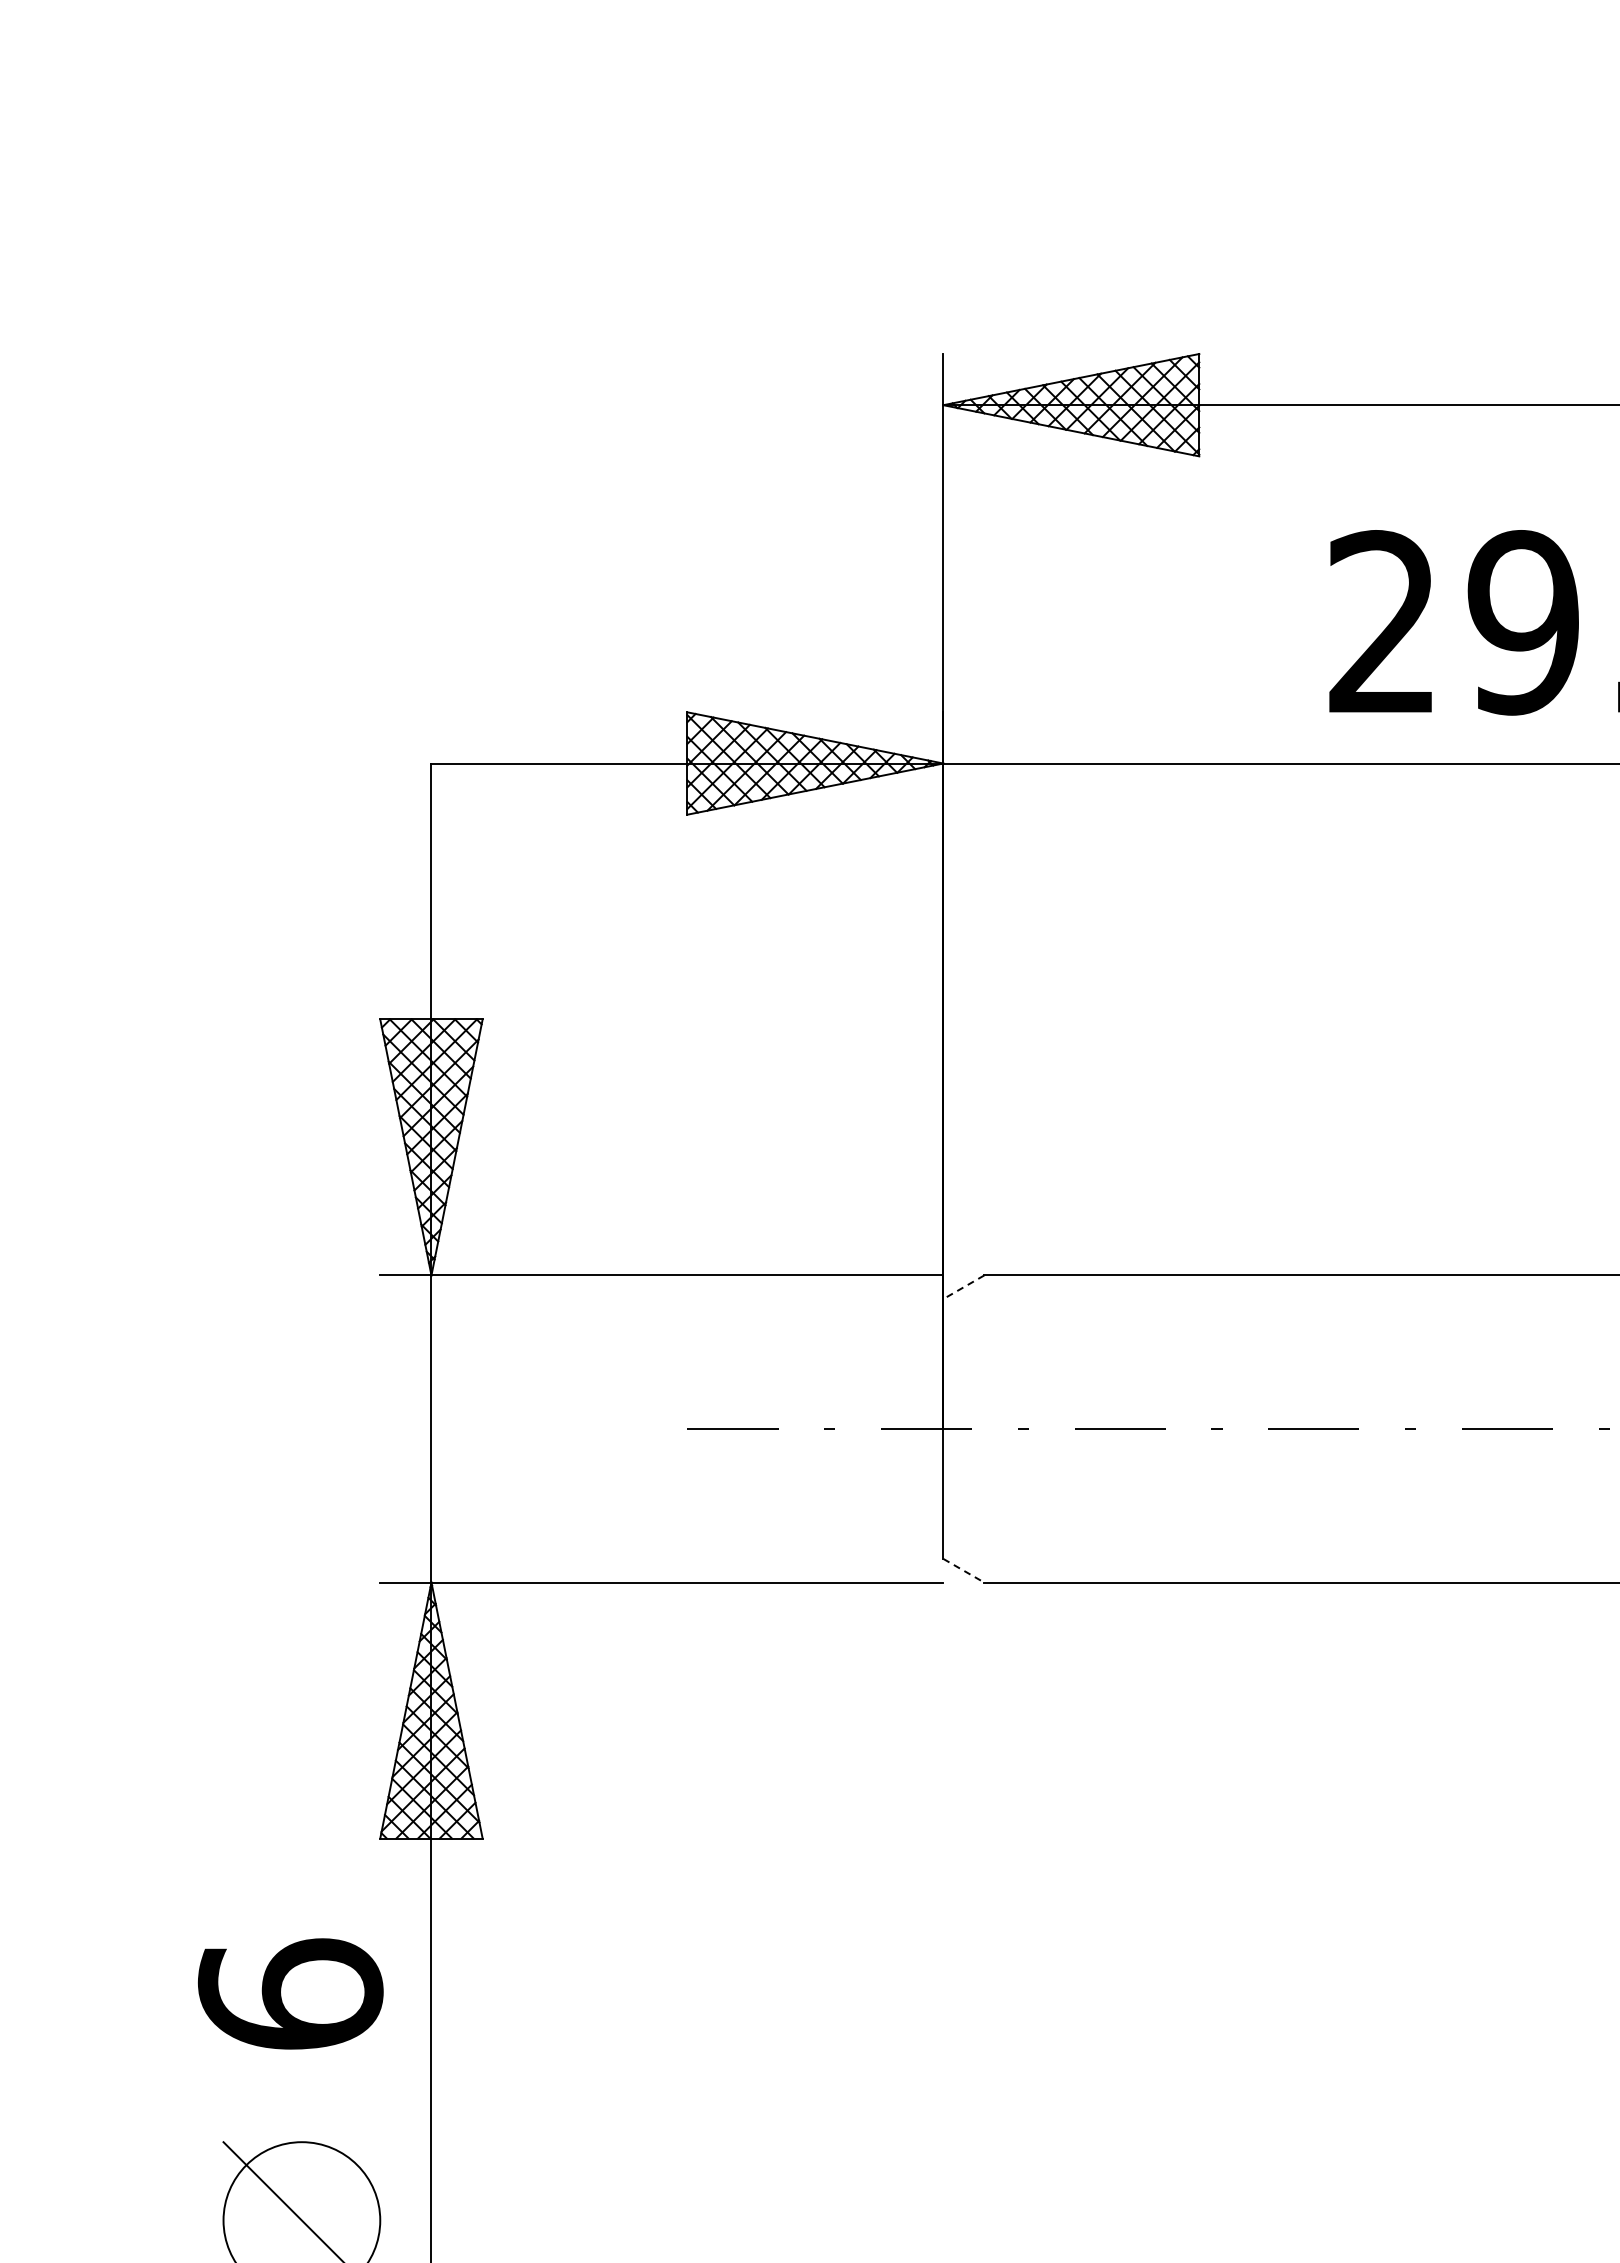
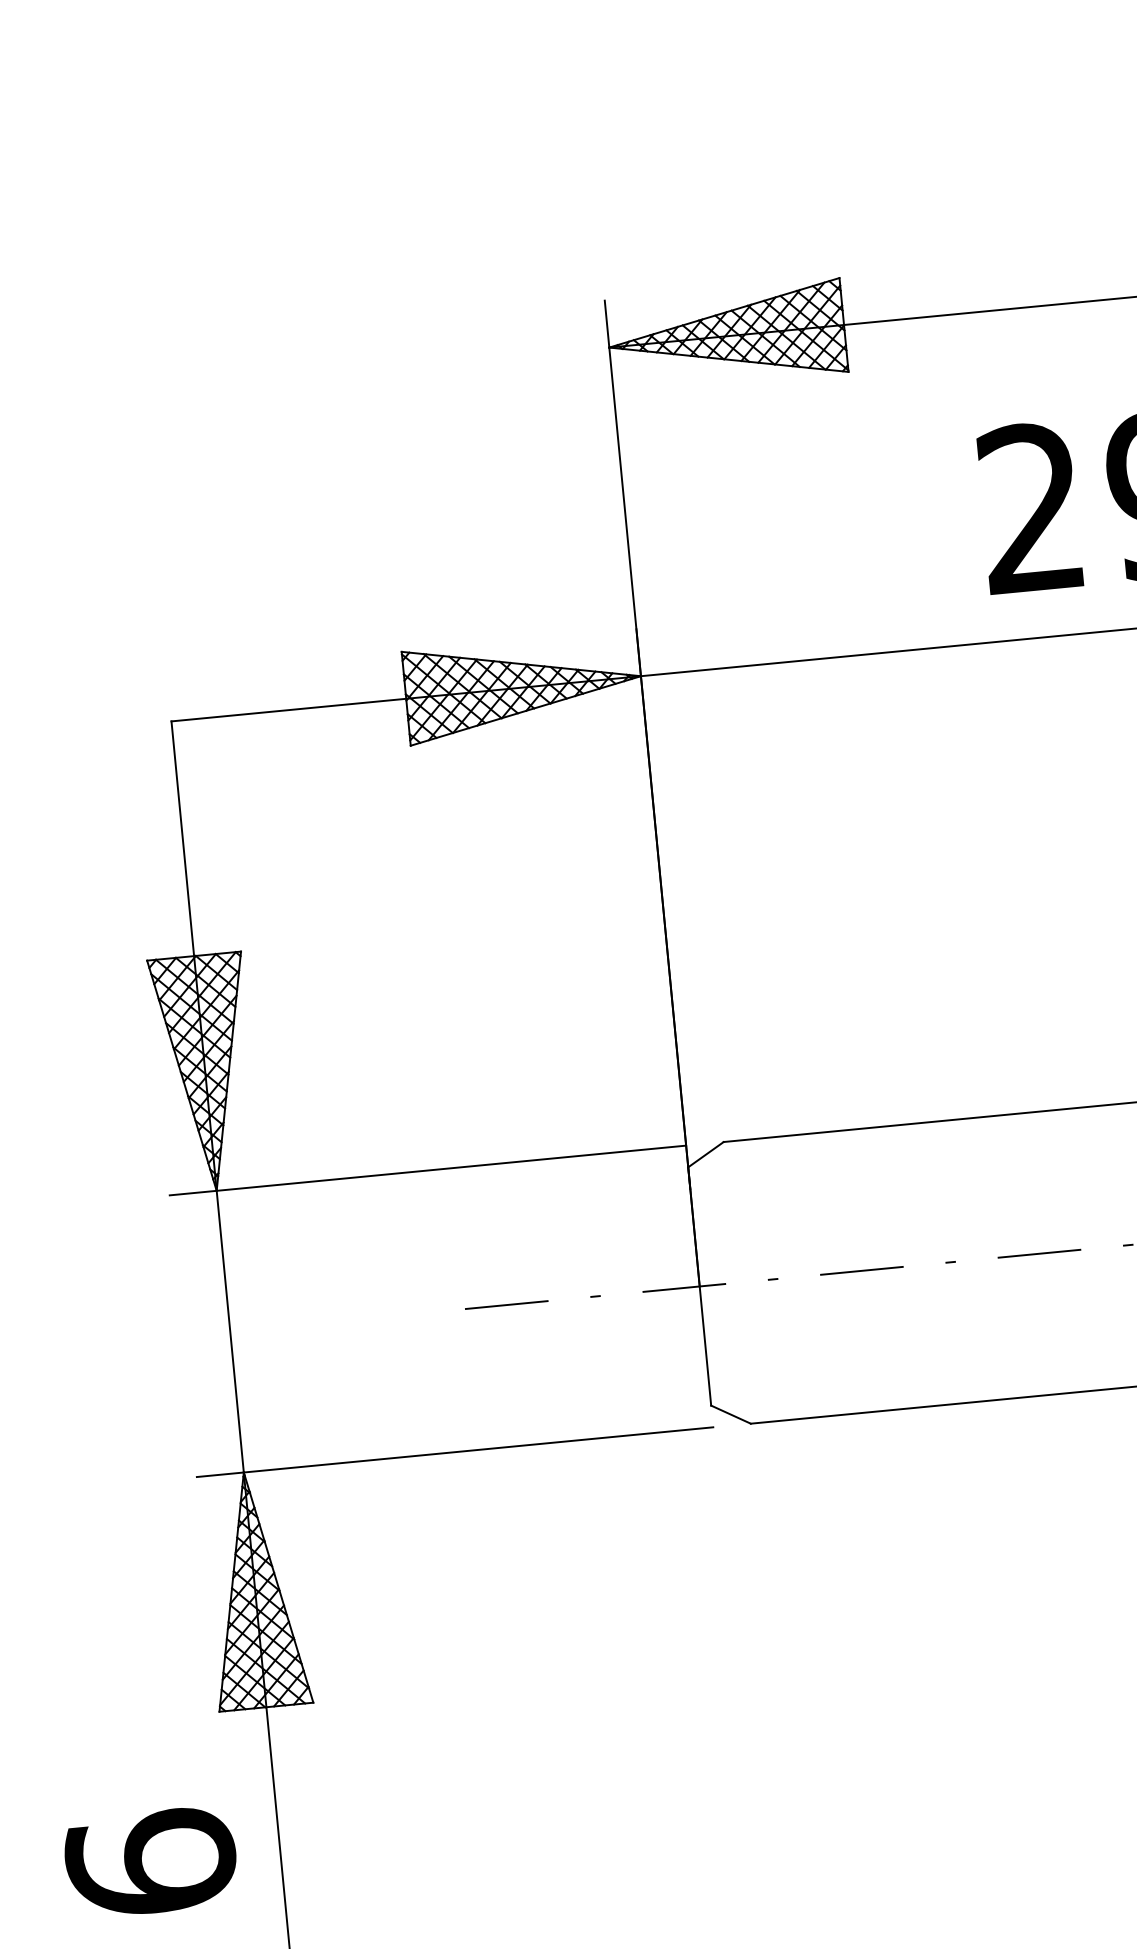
line: (963, 1287) -> (705, 1154), dashed -> solid
line: (963, 1570) -> (730, 1414), dashed -> solid

